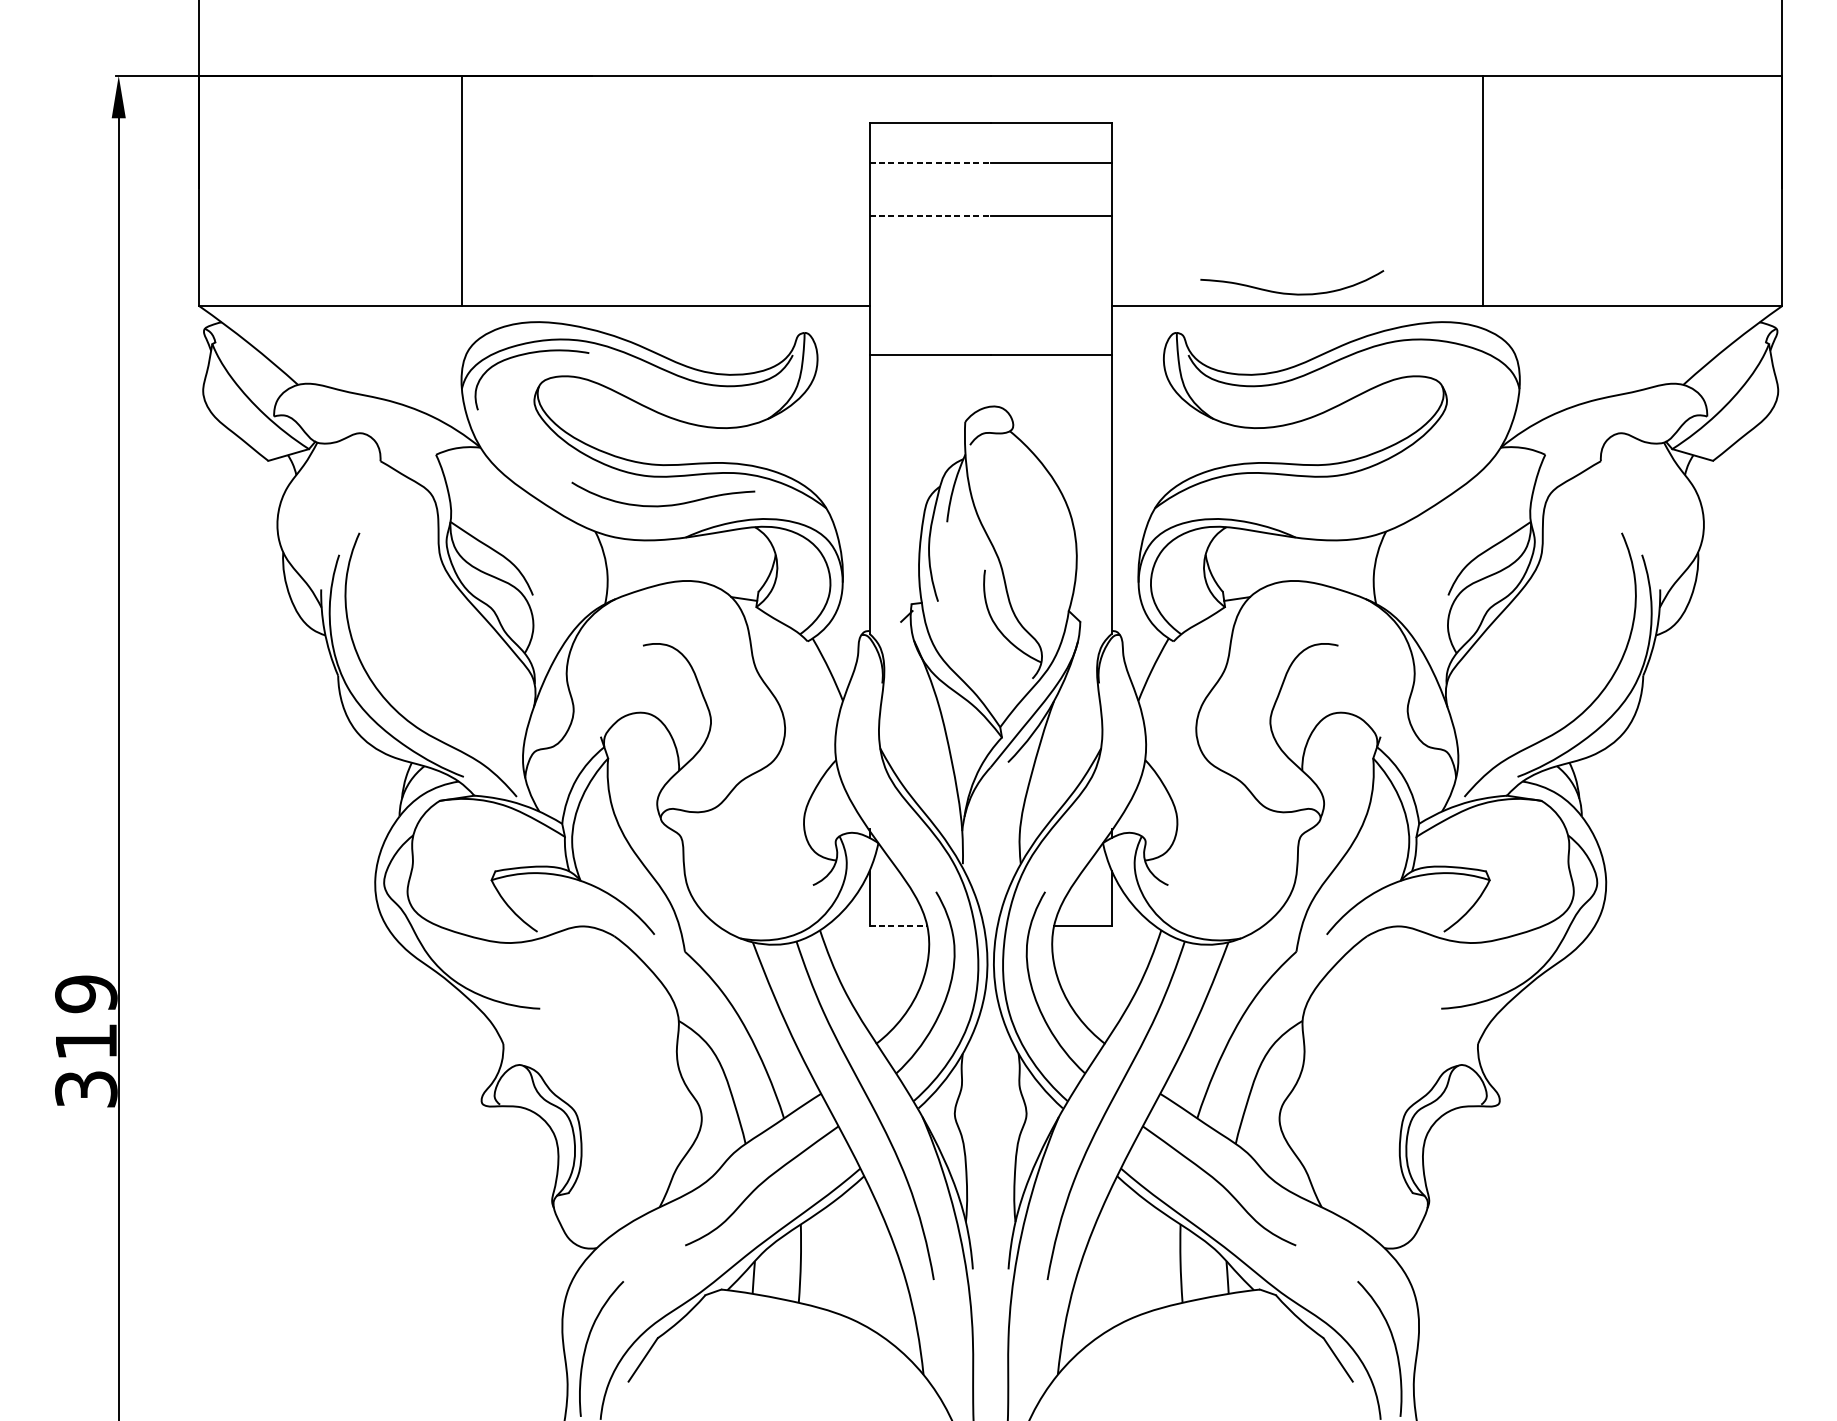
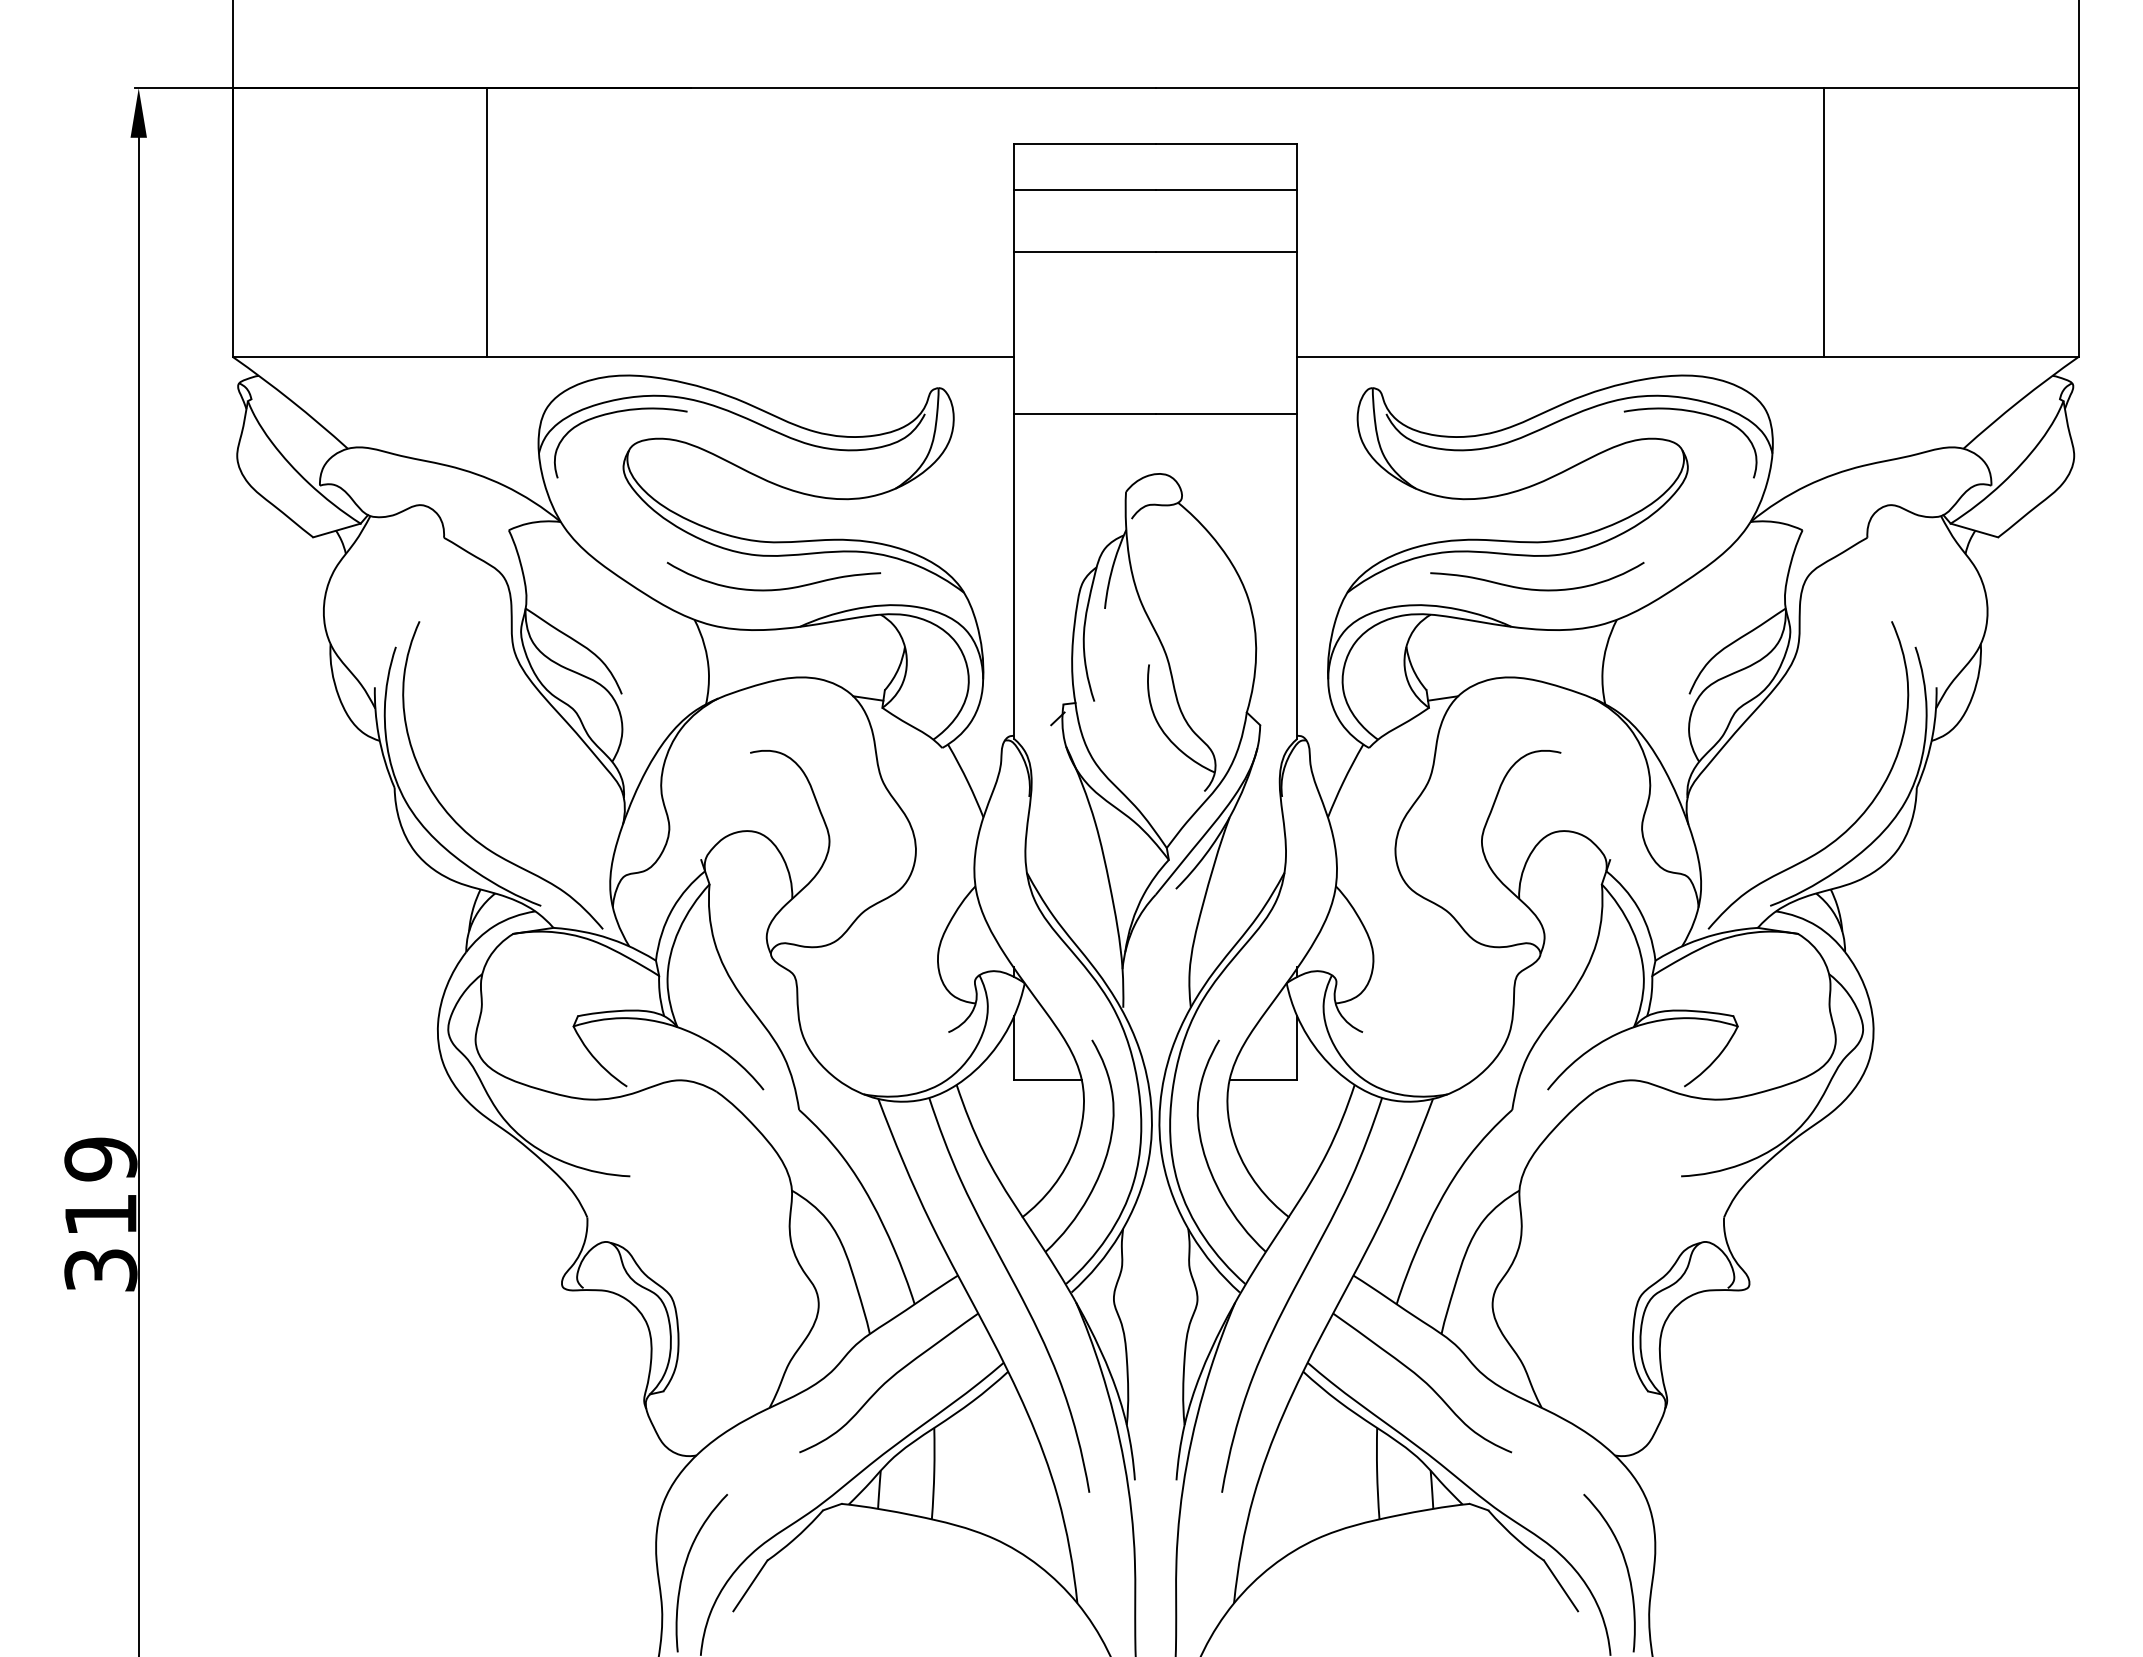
line: (930, 163) -> (1085, 190), dashed -> solid
line: (461, 190) -> (486, 222), moved
line: (1482, 190) -> (1824, 222), moved
line: (930, 215) -> (1085, 251), dashed -> solid
curve: (1288, 292) -> (1533, 588), moved
curve: (1454, 354) -> (1696, 413), added
line: (898, 926) -> (1048, 1080), dashed -> solid

